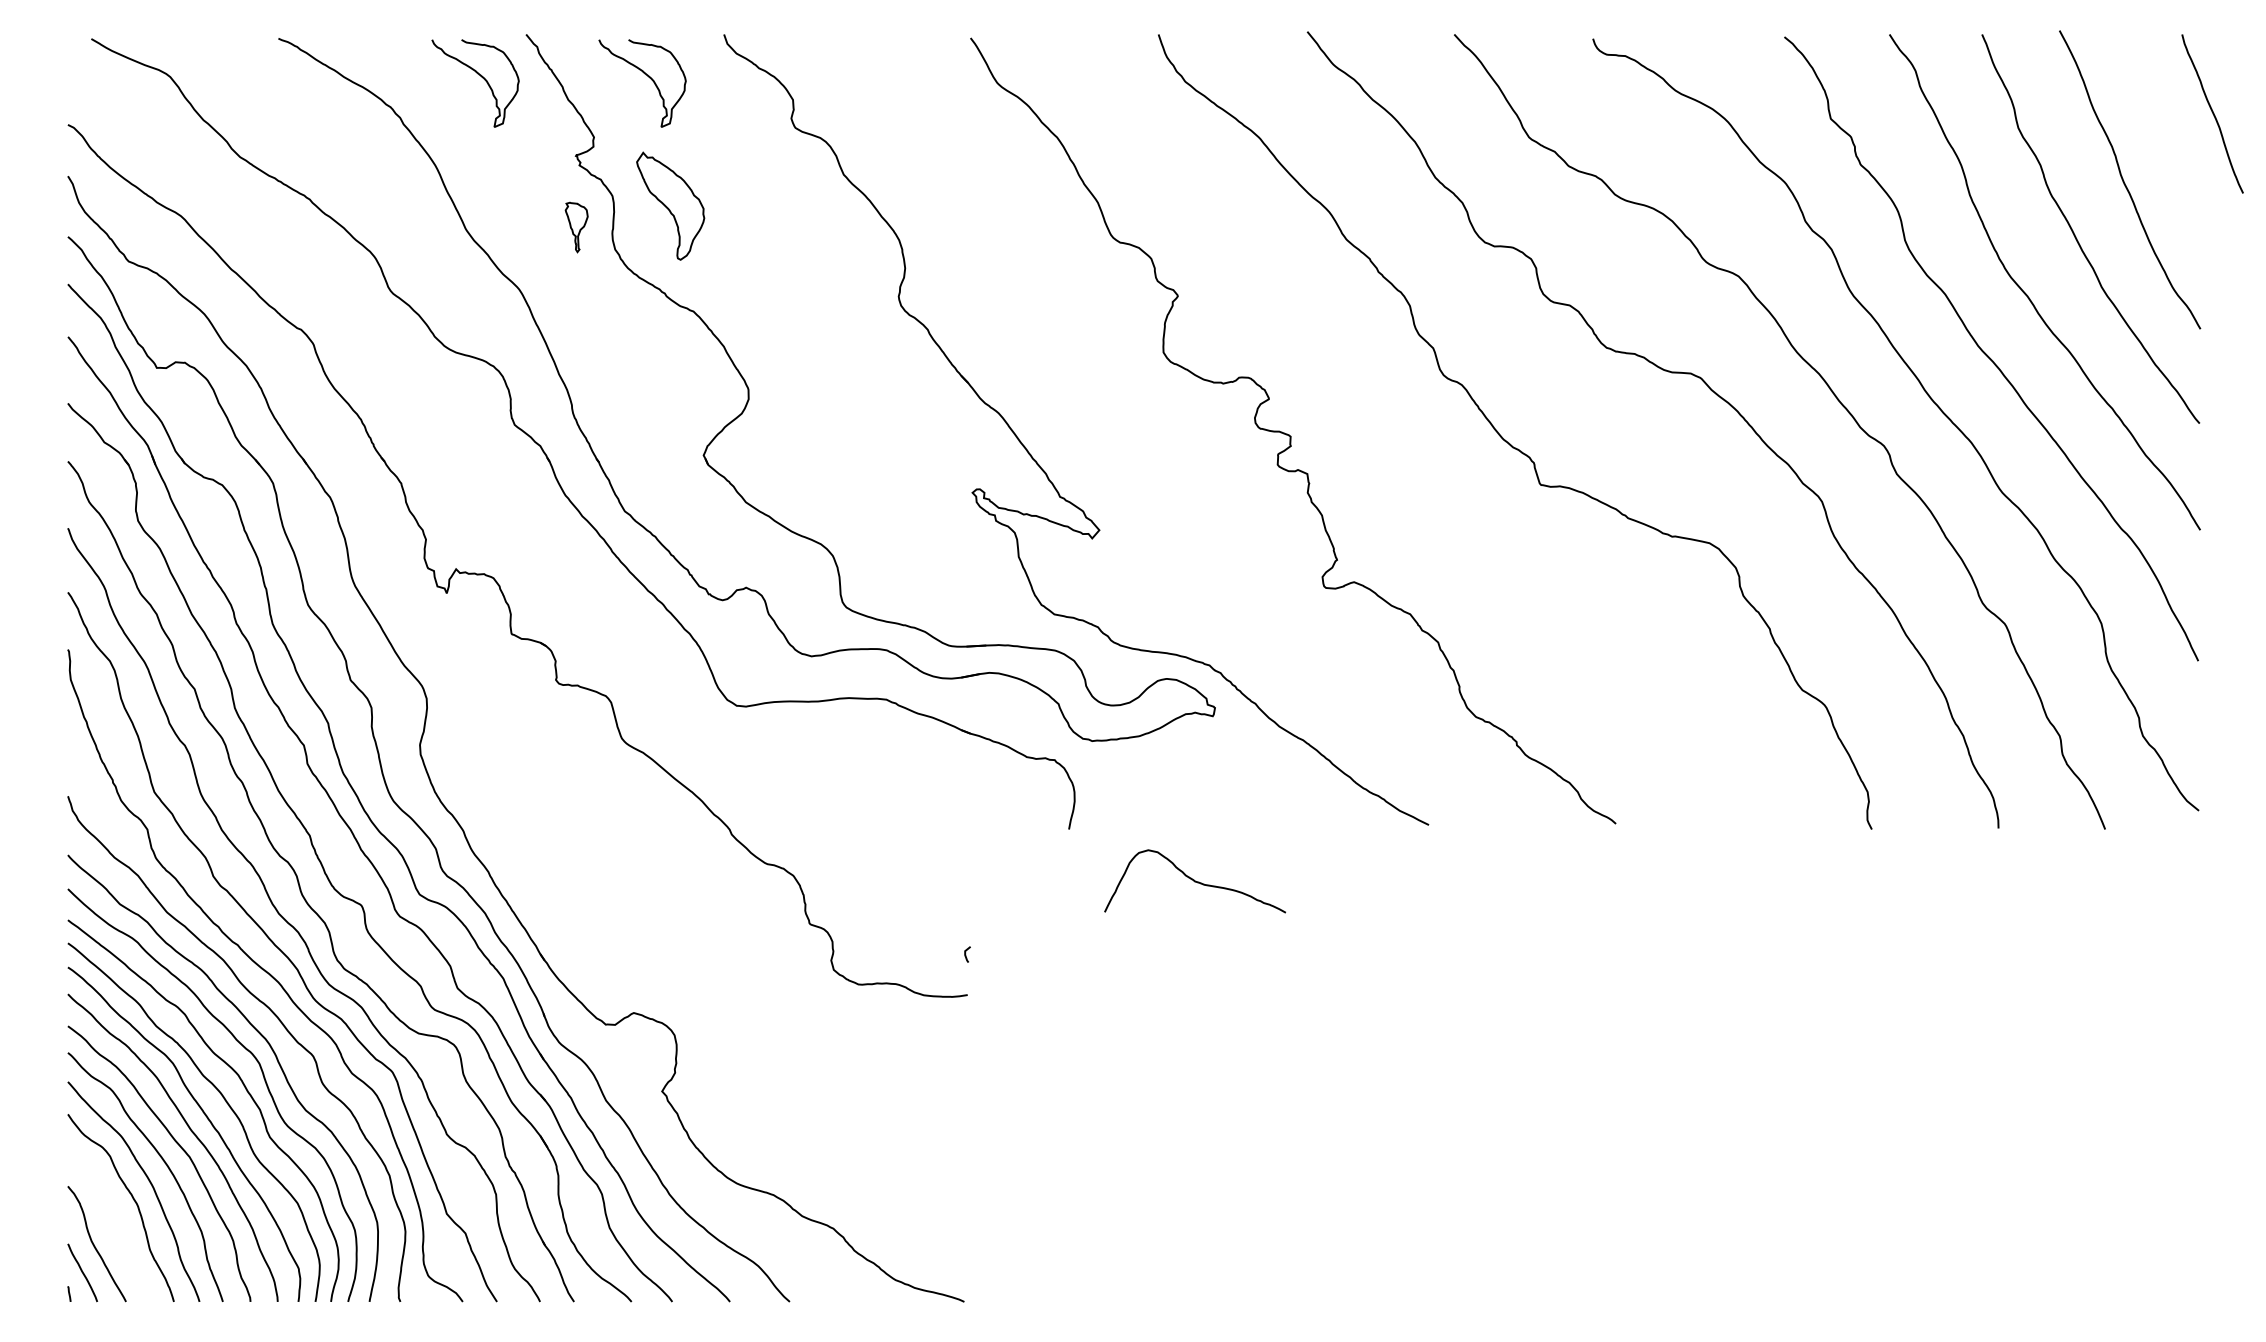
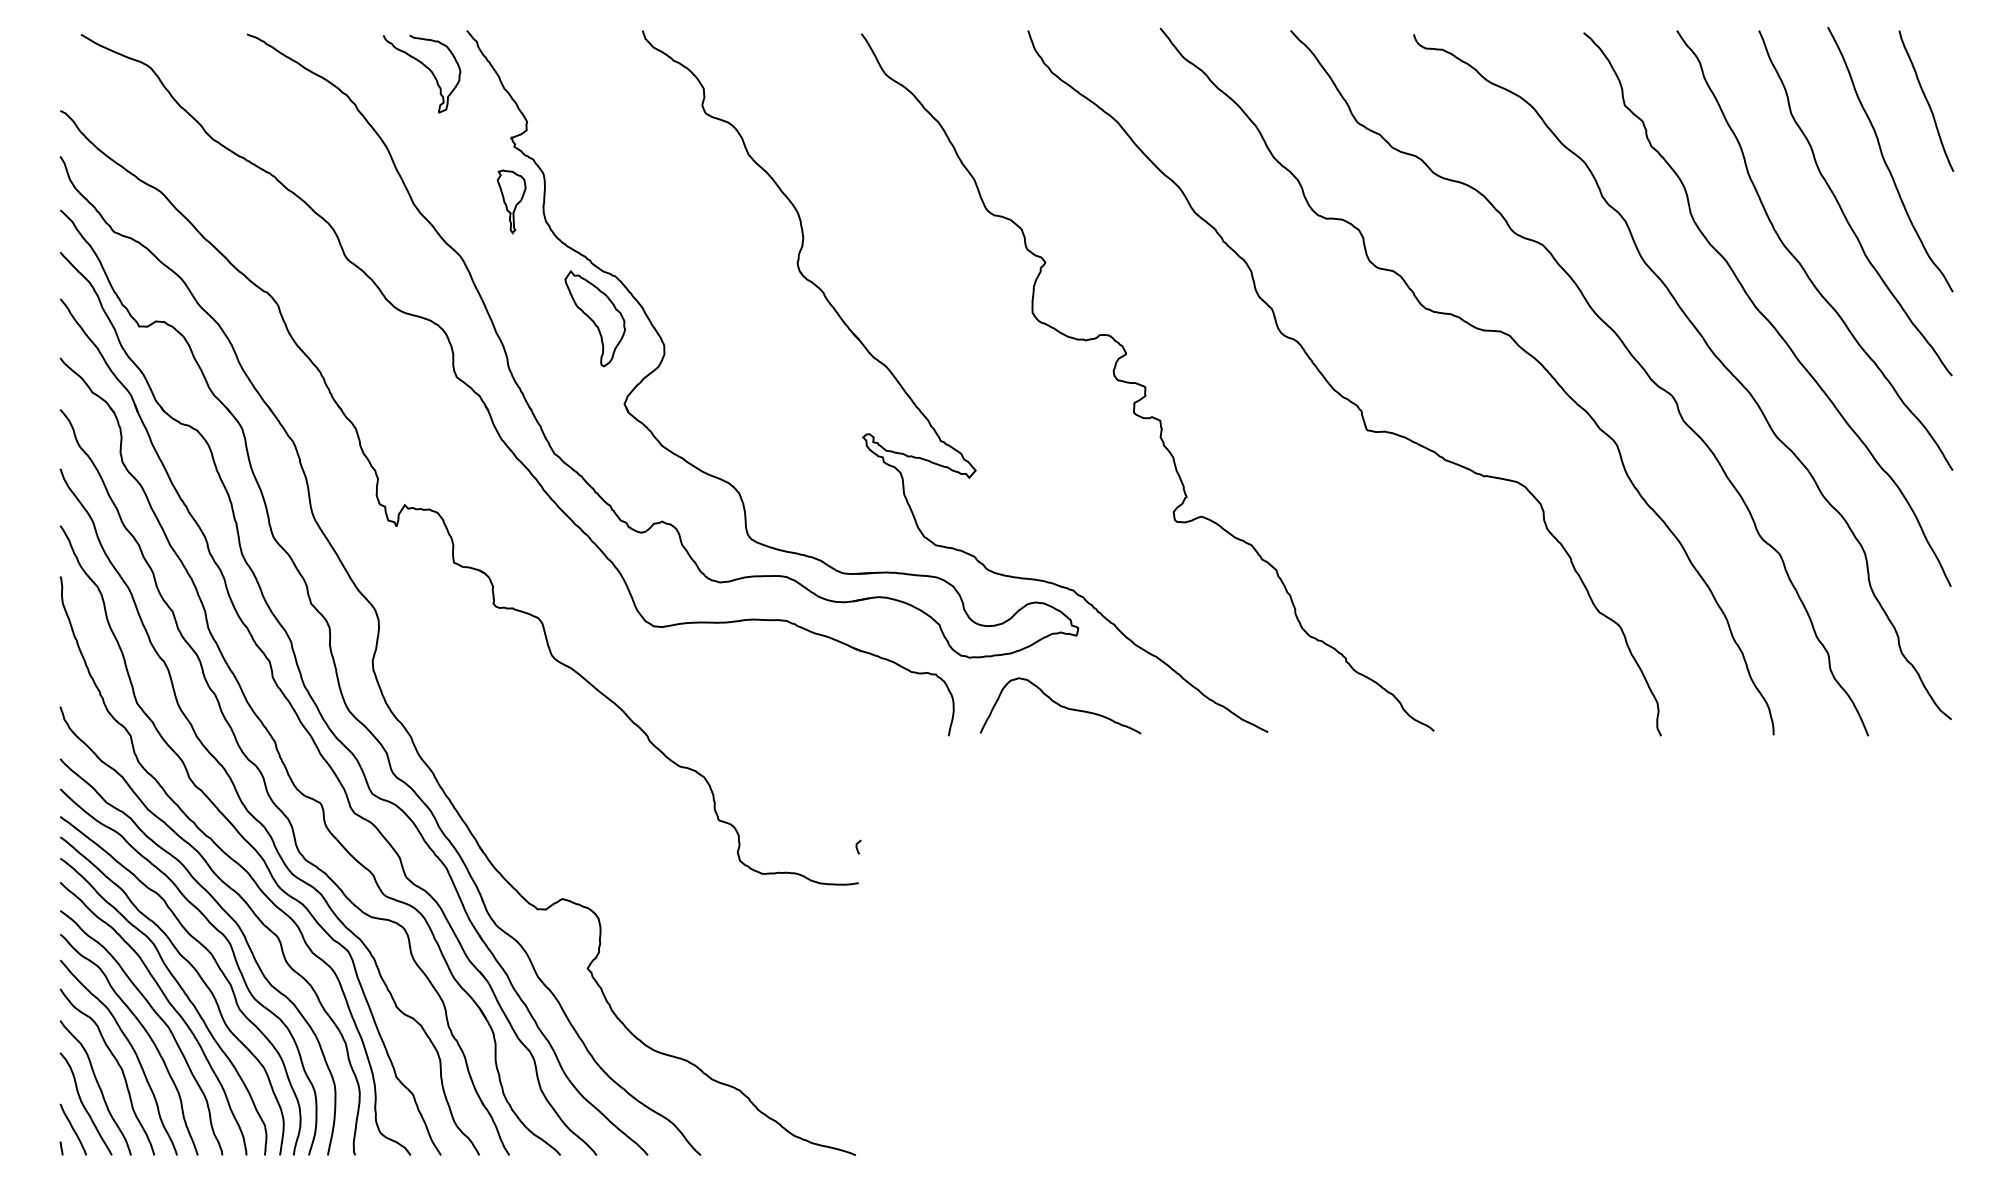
curve: (648, 77) -> (575, 68), removed
curve: (2212, 113) -> (1926, 100), moved
part: (670, 205) -> (595, 318), moved
part: (576, 227) -> (511, 201), size x1.43
curve: (1195, 881) -> (1060, 705), moved
curve: (110, 1223) -> (98, 1085), added

